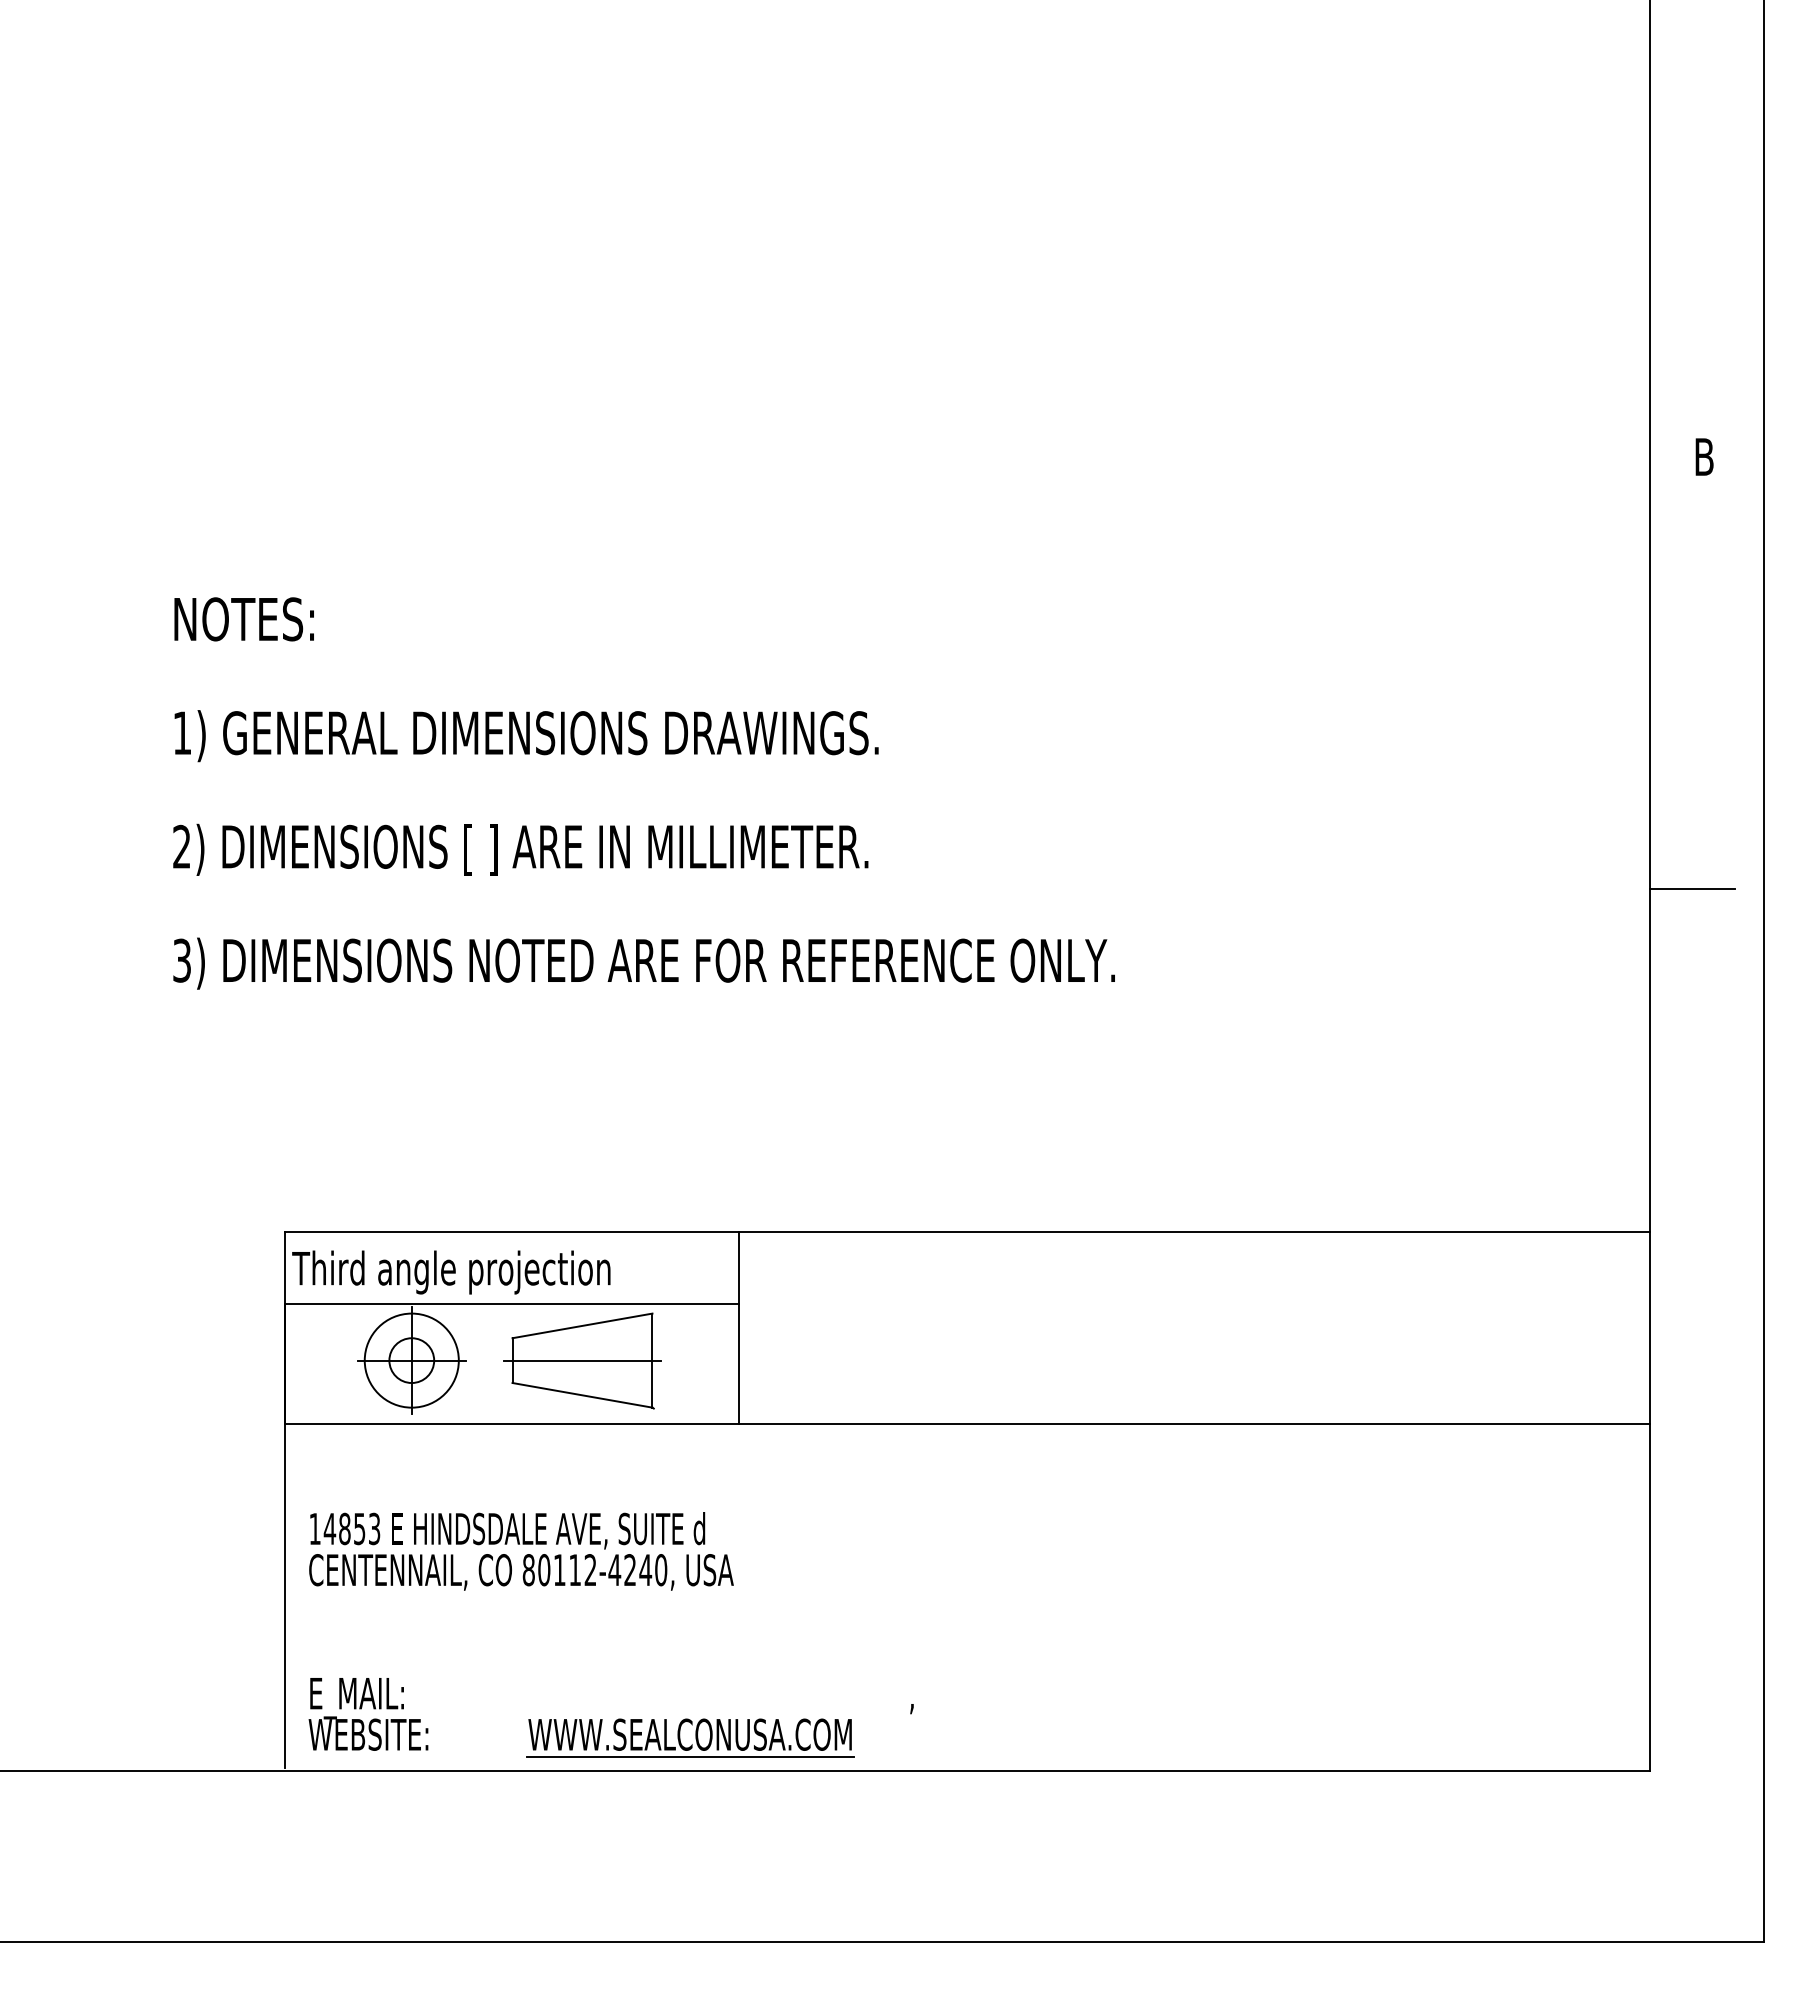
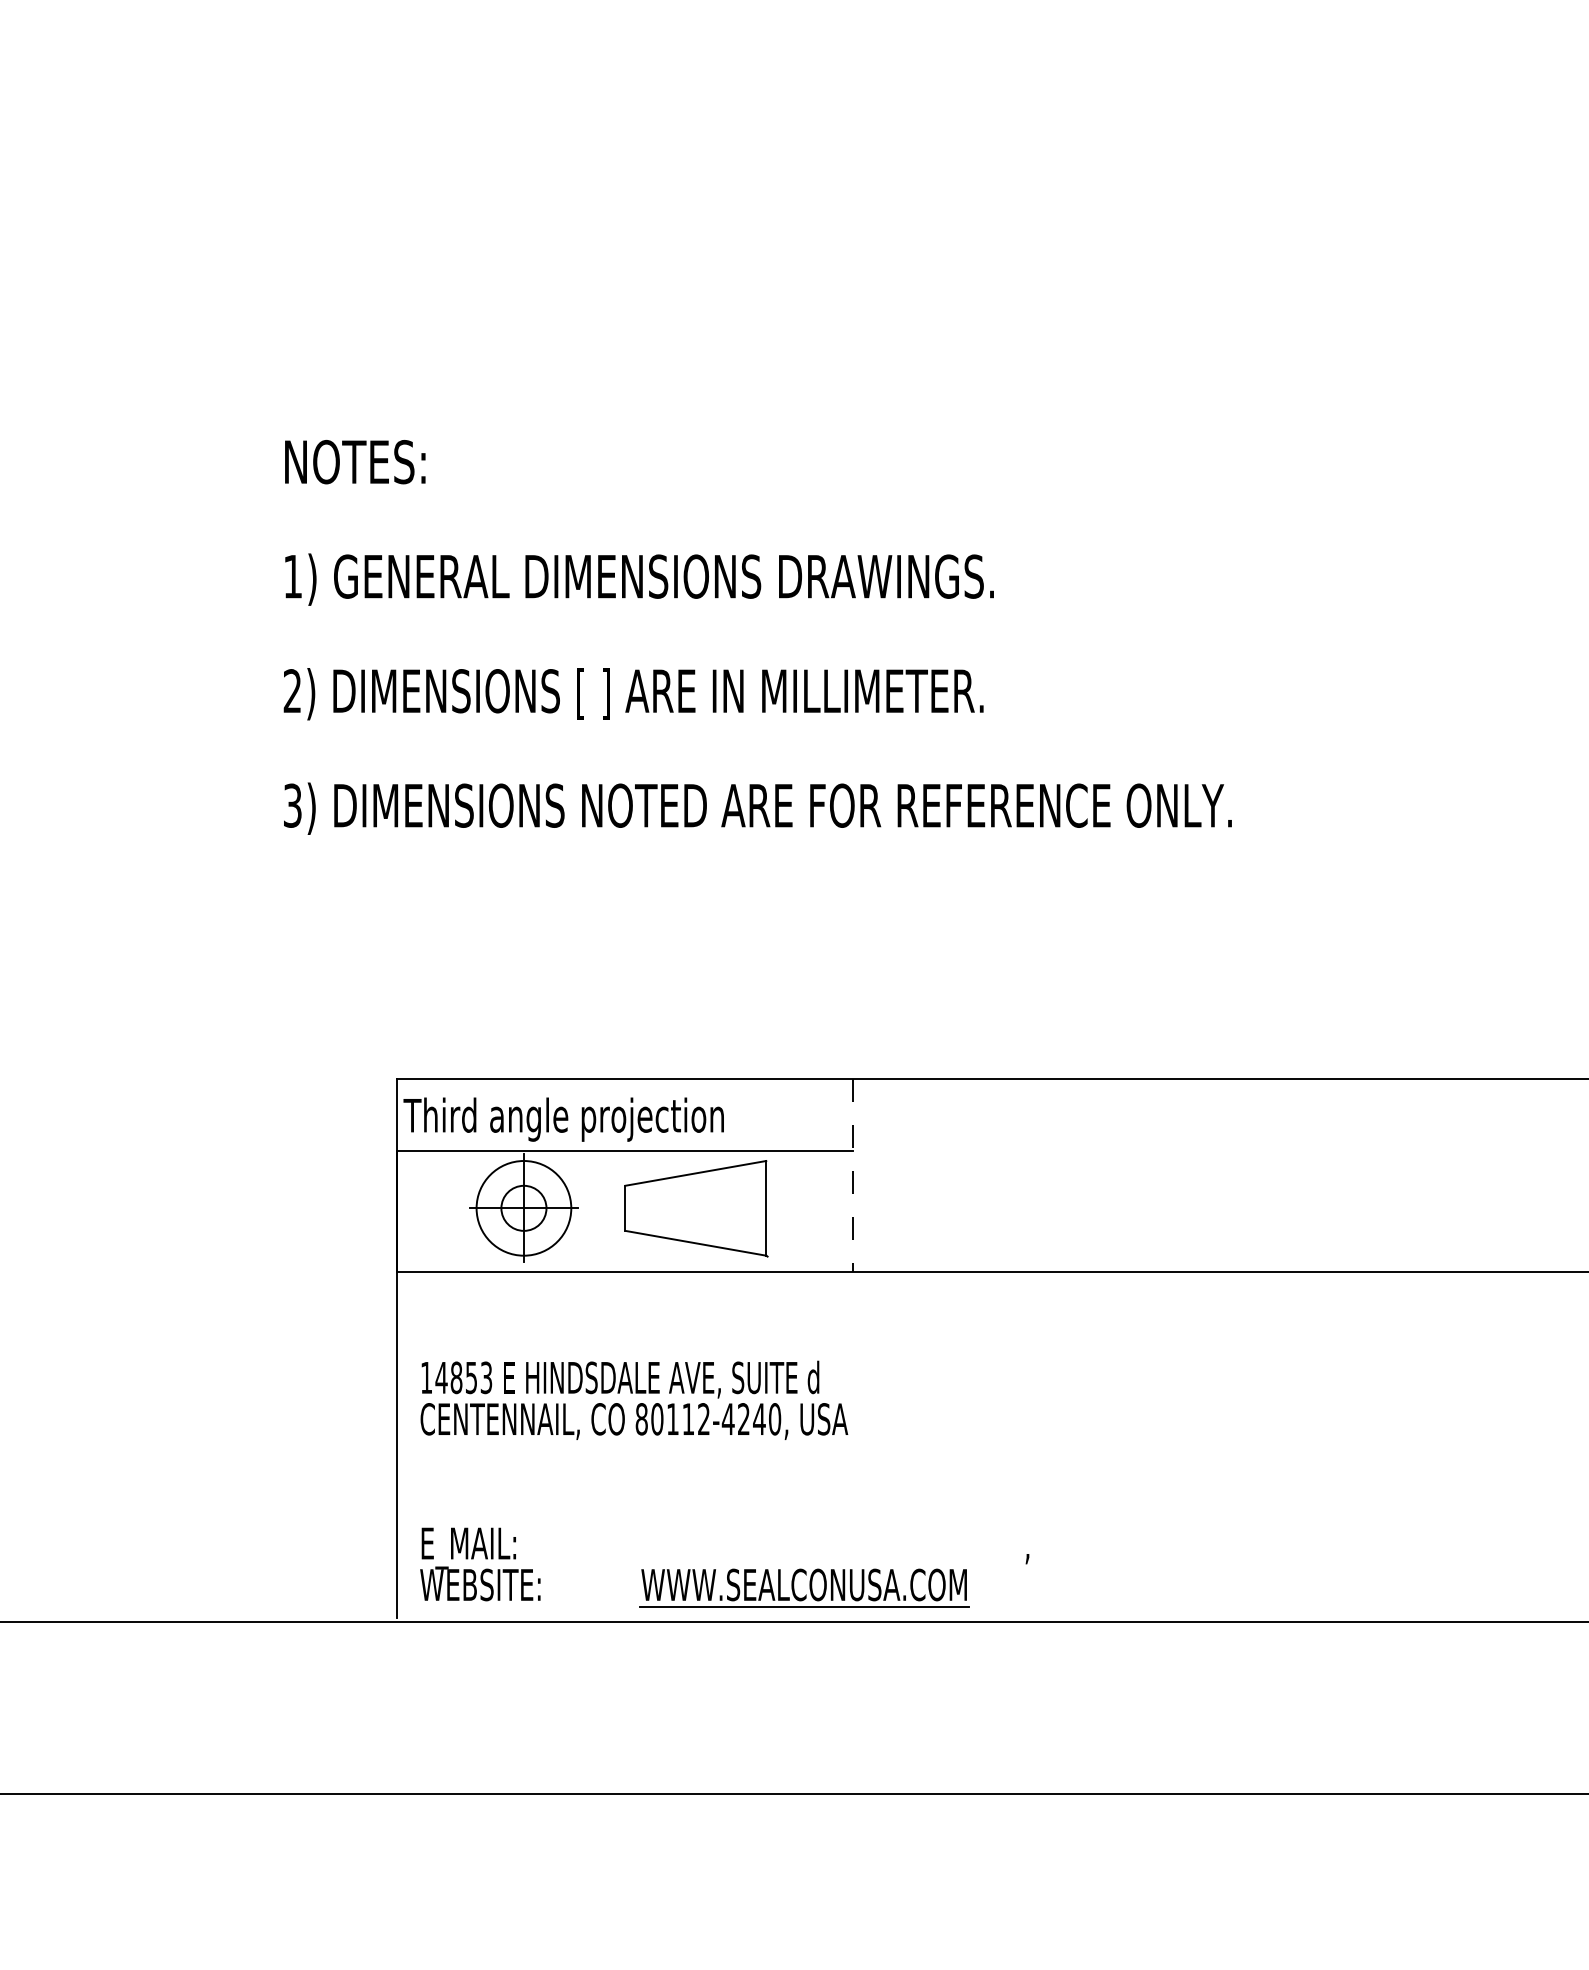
line: (738, 1328) -> (852, 1176), solid -> dashed
line: (582, 1360) -> (695, 1208), removed

